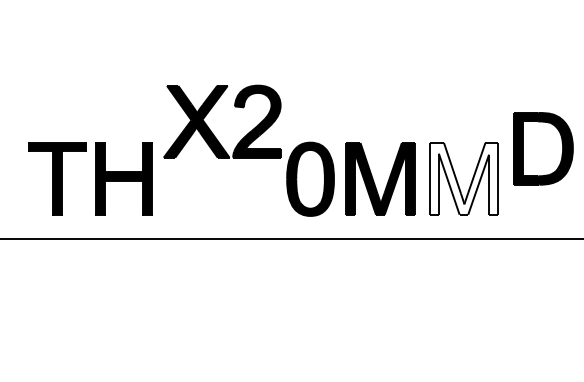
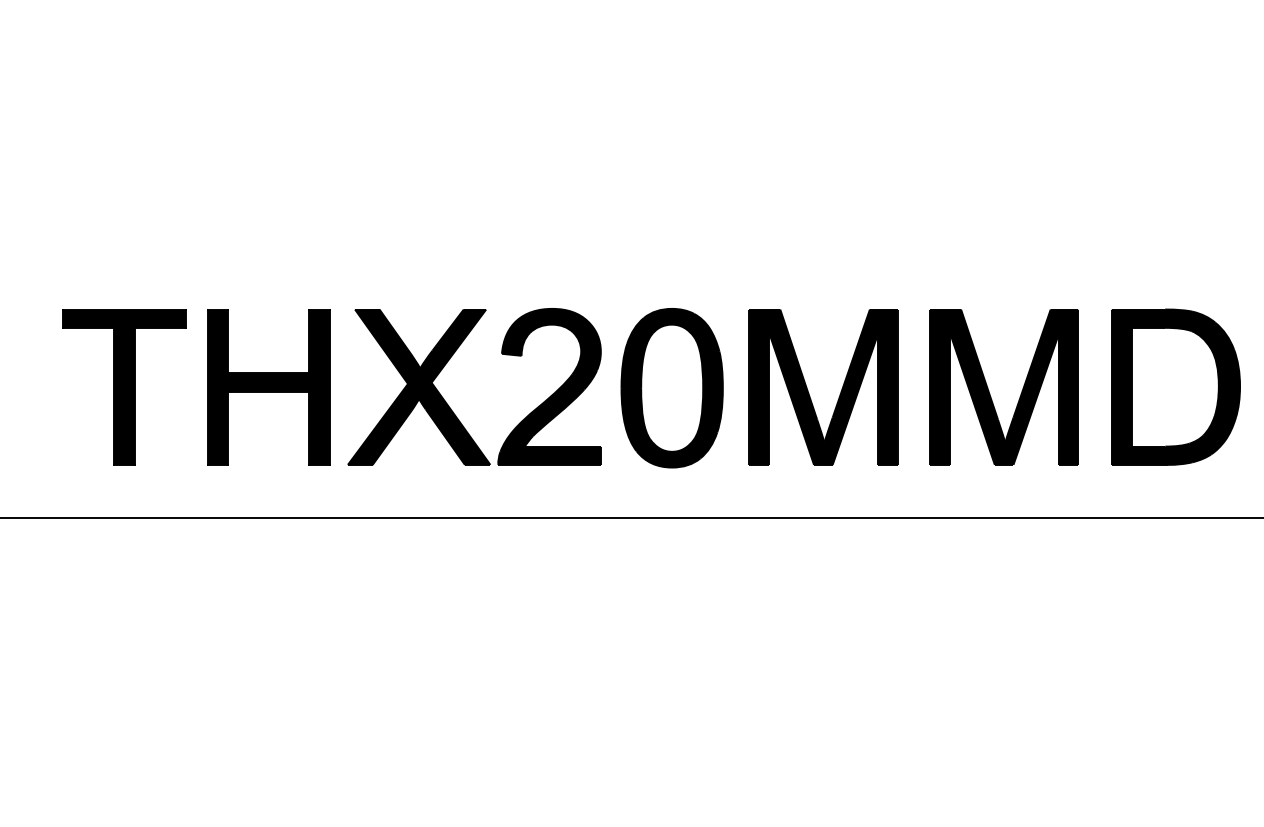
part: (211, 130) -> (451, 405), moved
part: (543, 148) -> (1176, 386), moved
fill: (463, 178) -> (1003, 386), added

